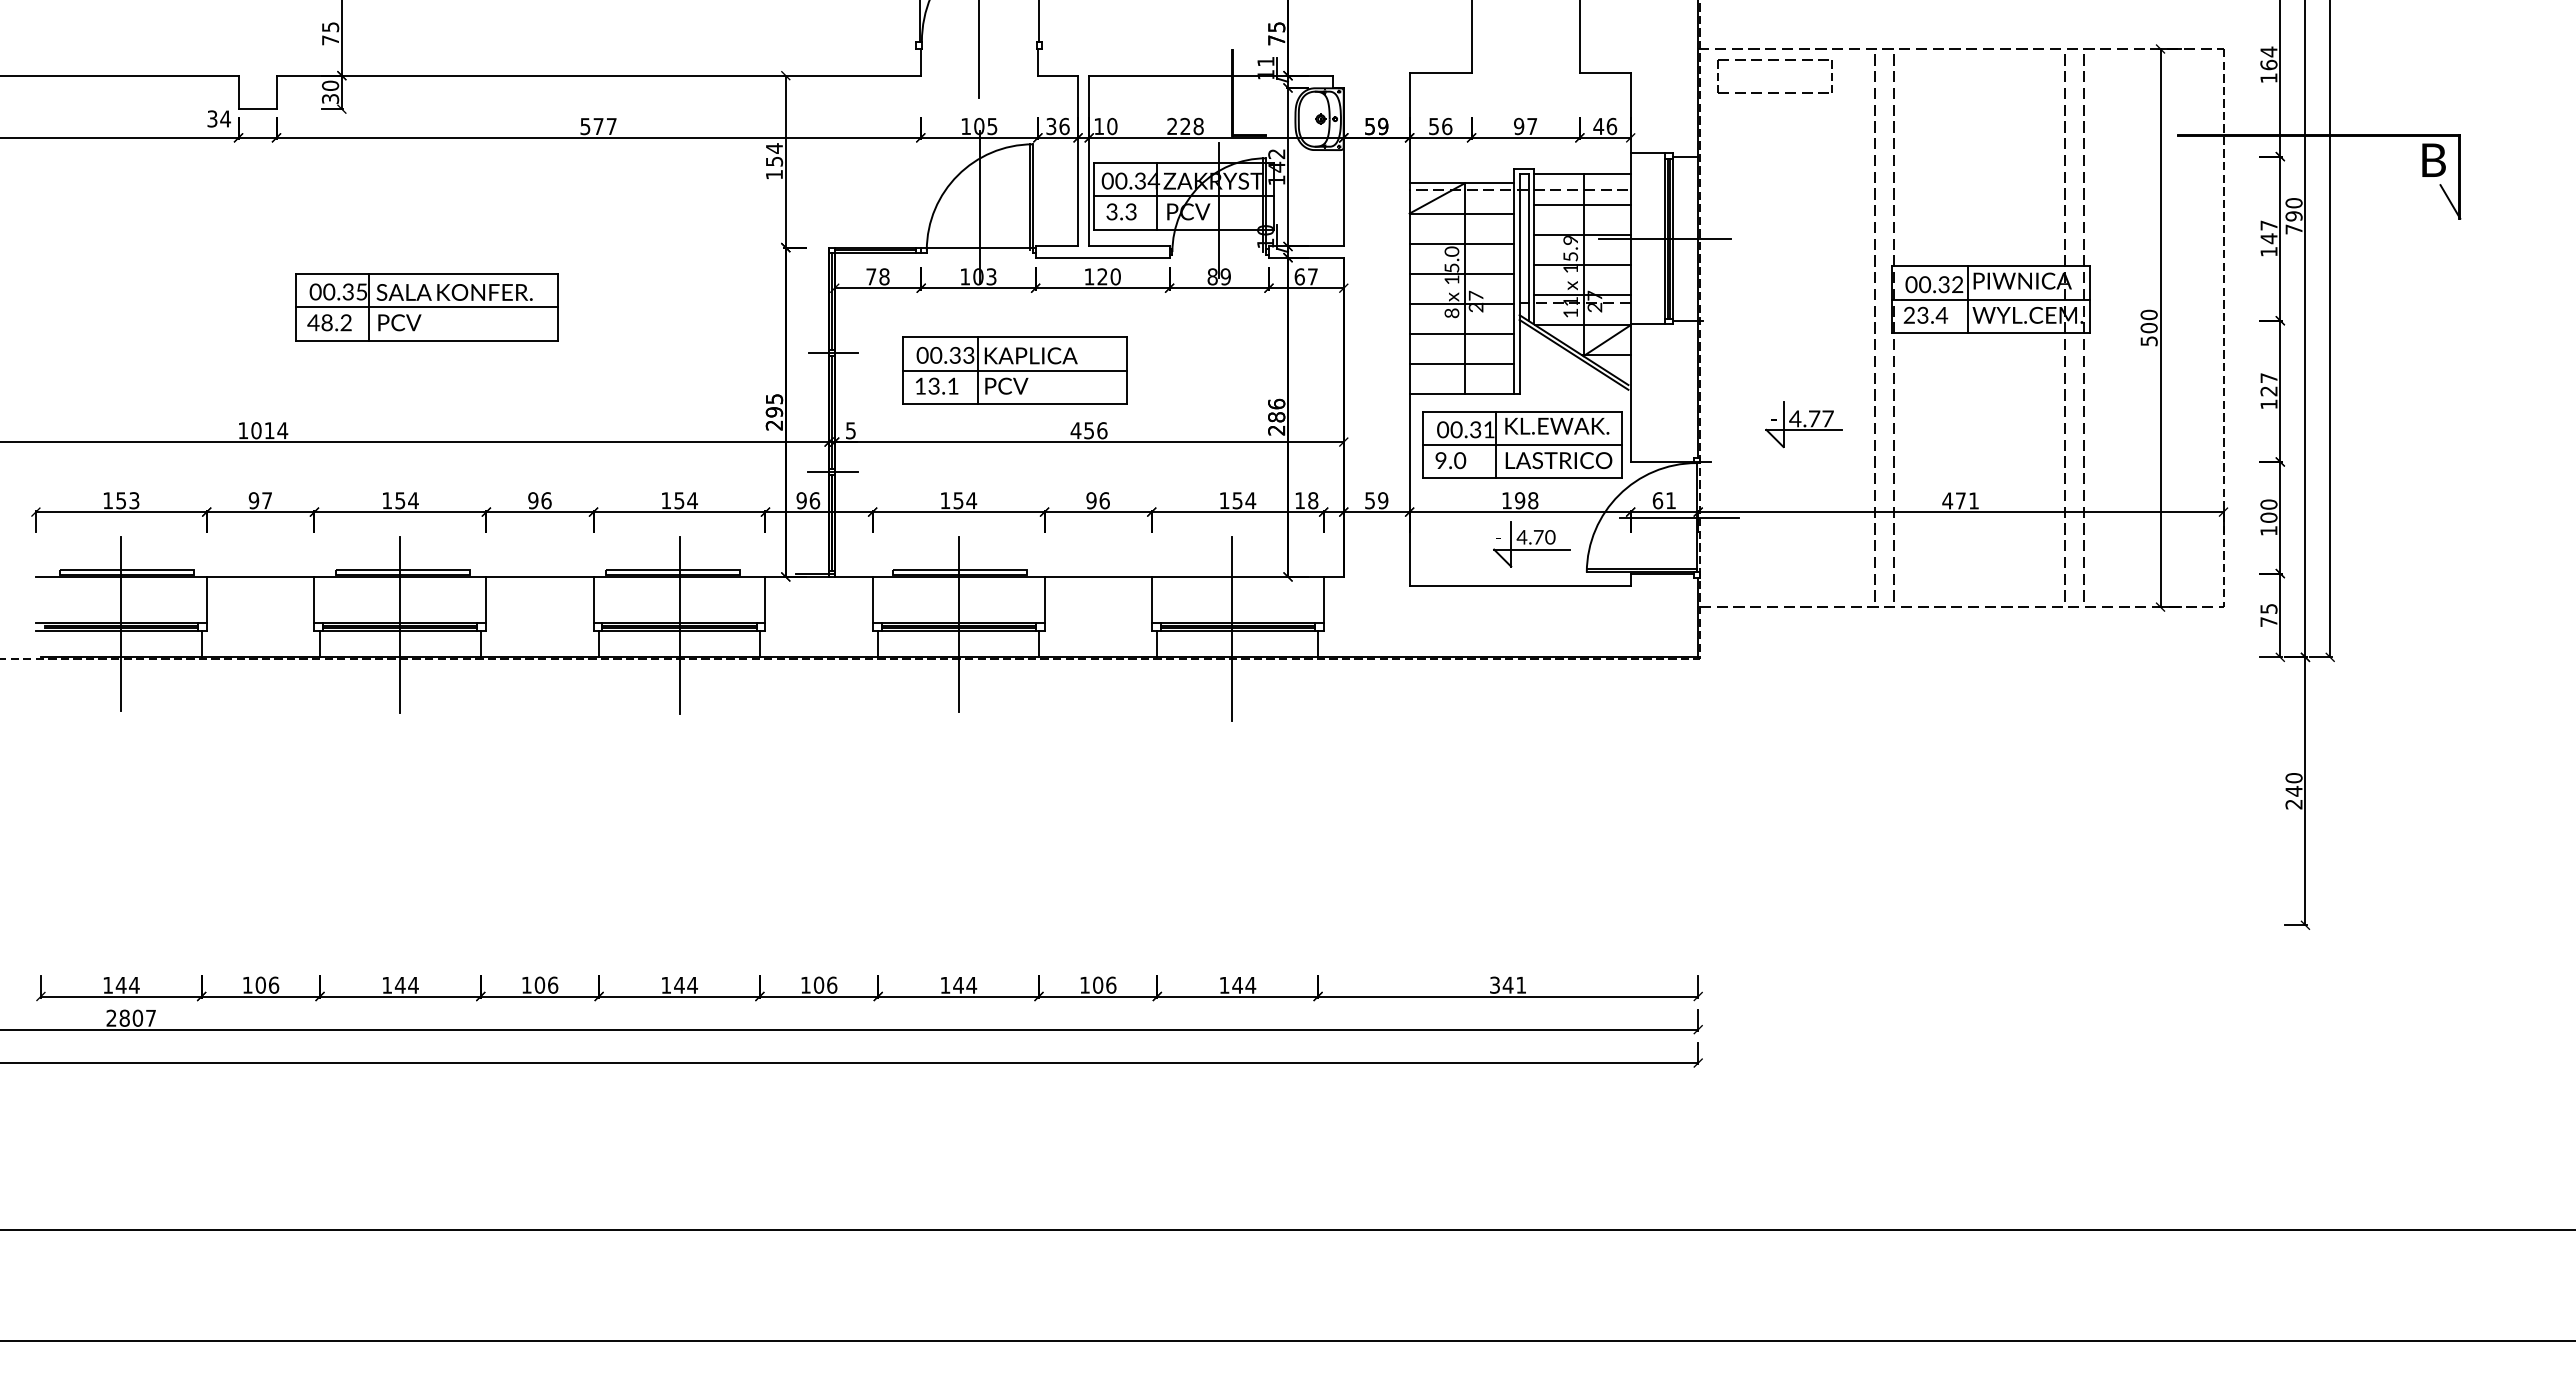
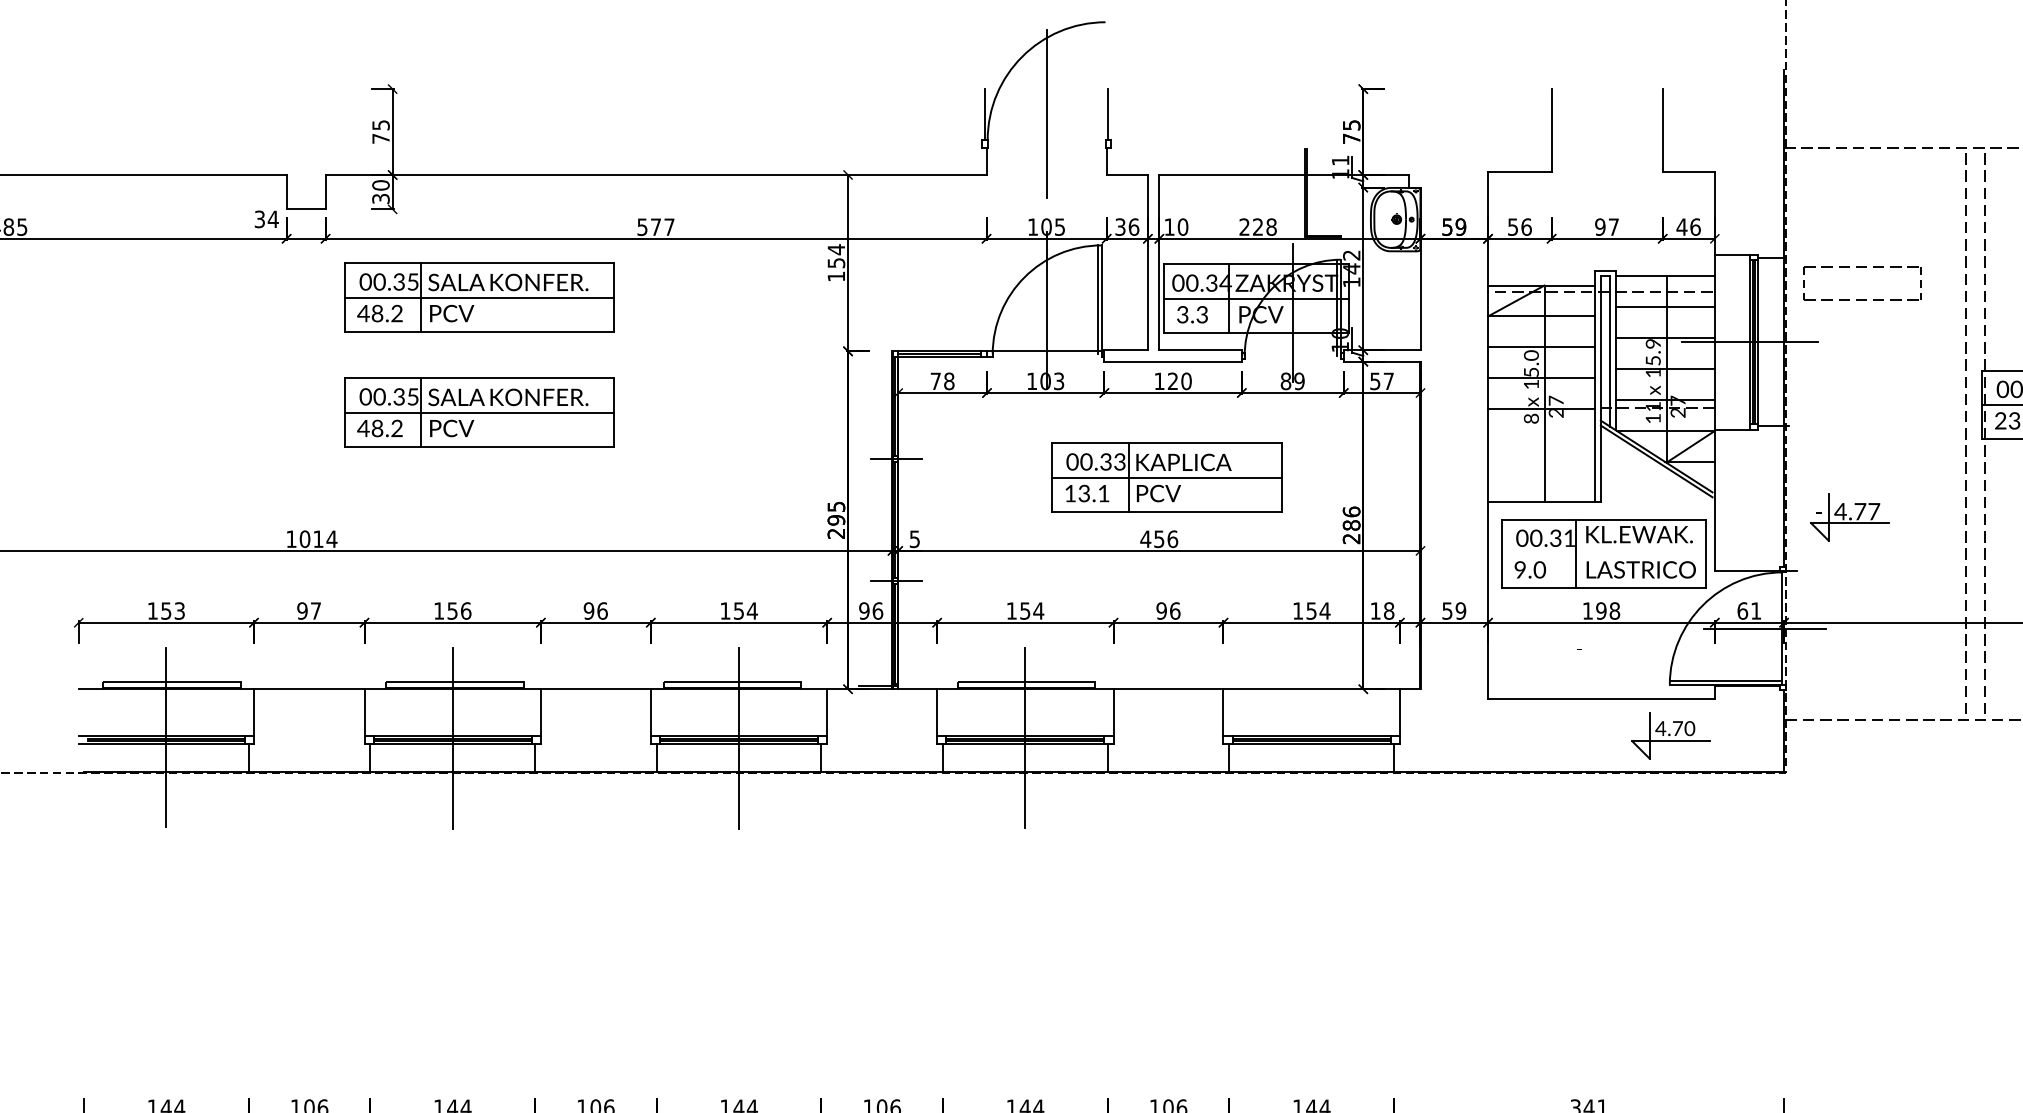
part: (1774, 60) -> (1862, 267), moved
part: (426, 195) -> (479, 297), added
text: (1299, 276) -> (1375, 381), 67 -> 57
line: (1461, 334) -> (1541, 440), removed
line: (1461, 364) -> (1541, 471), removed
part: (1014, 370) -> (1166, 477), moved
part: (1803, 424) -> (1849, 517), moved
line: (1522, 445) -> (1603, 554), removed
text: (413, 500) -> (466, 610), 154 -> 156
part: (1531, 544) -> (1670, 735), moved
line: (1232, 628) -> (1306, 742), removed

